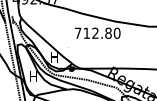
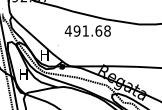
text: (97, 32) -> (87, 30), 712.80 -> 491.68

